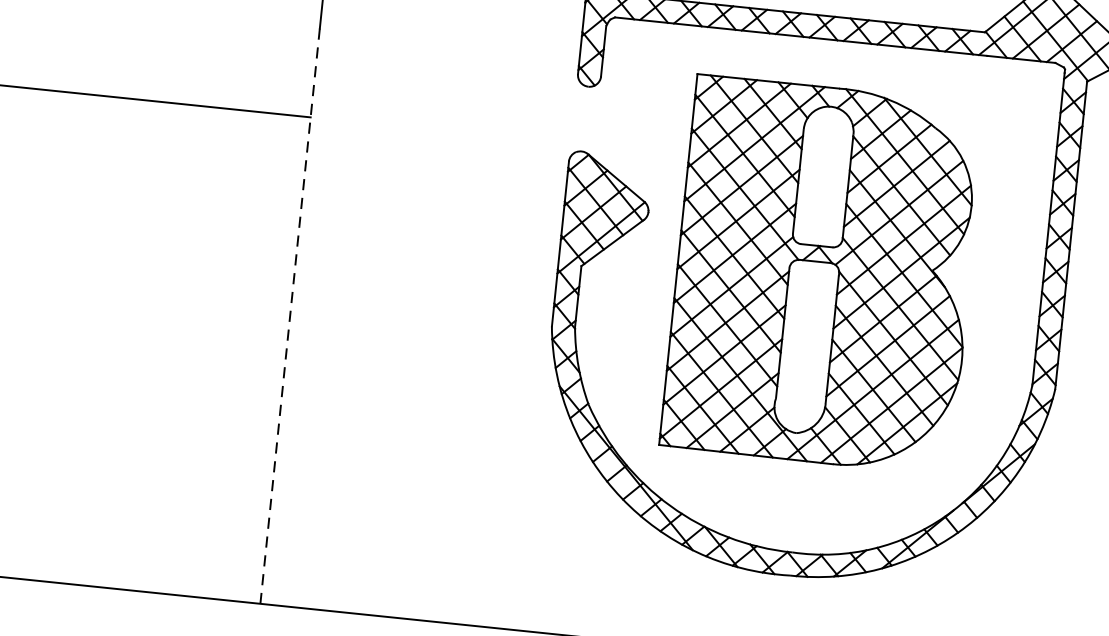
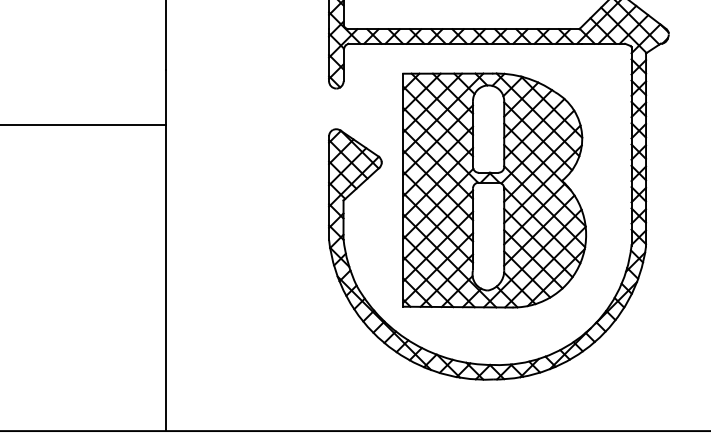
line: (289, 316) -> (165, 250), dashed -> solid

